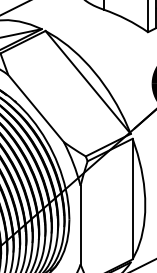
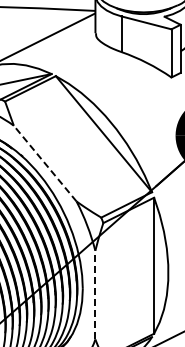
line: (35, 108) -> (44, 163), solid -> dashed
line: (80, 224) -> (95, 294), solid -> dashed

